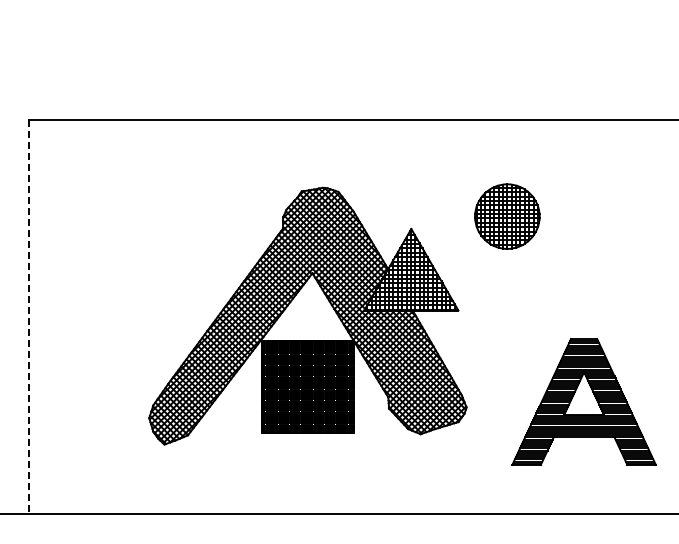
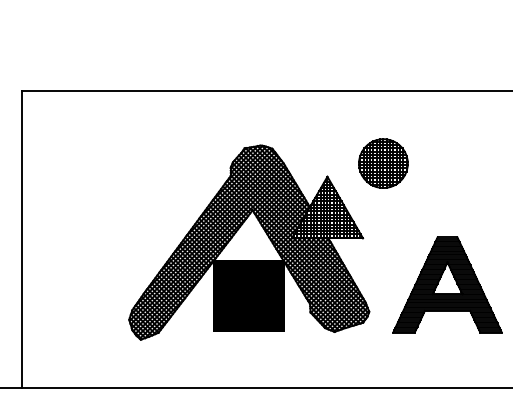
part: (307, 315) -> (248, 242), moved
line: (29, 316) -> (22, 239), dashed -> solid
part: (583, 401) -> (447, 284), moved

